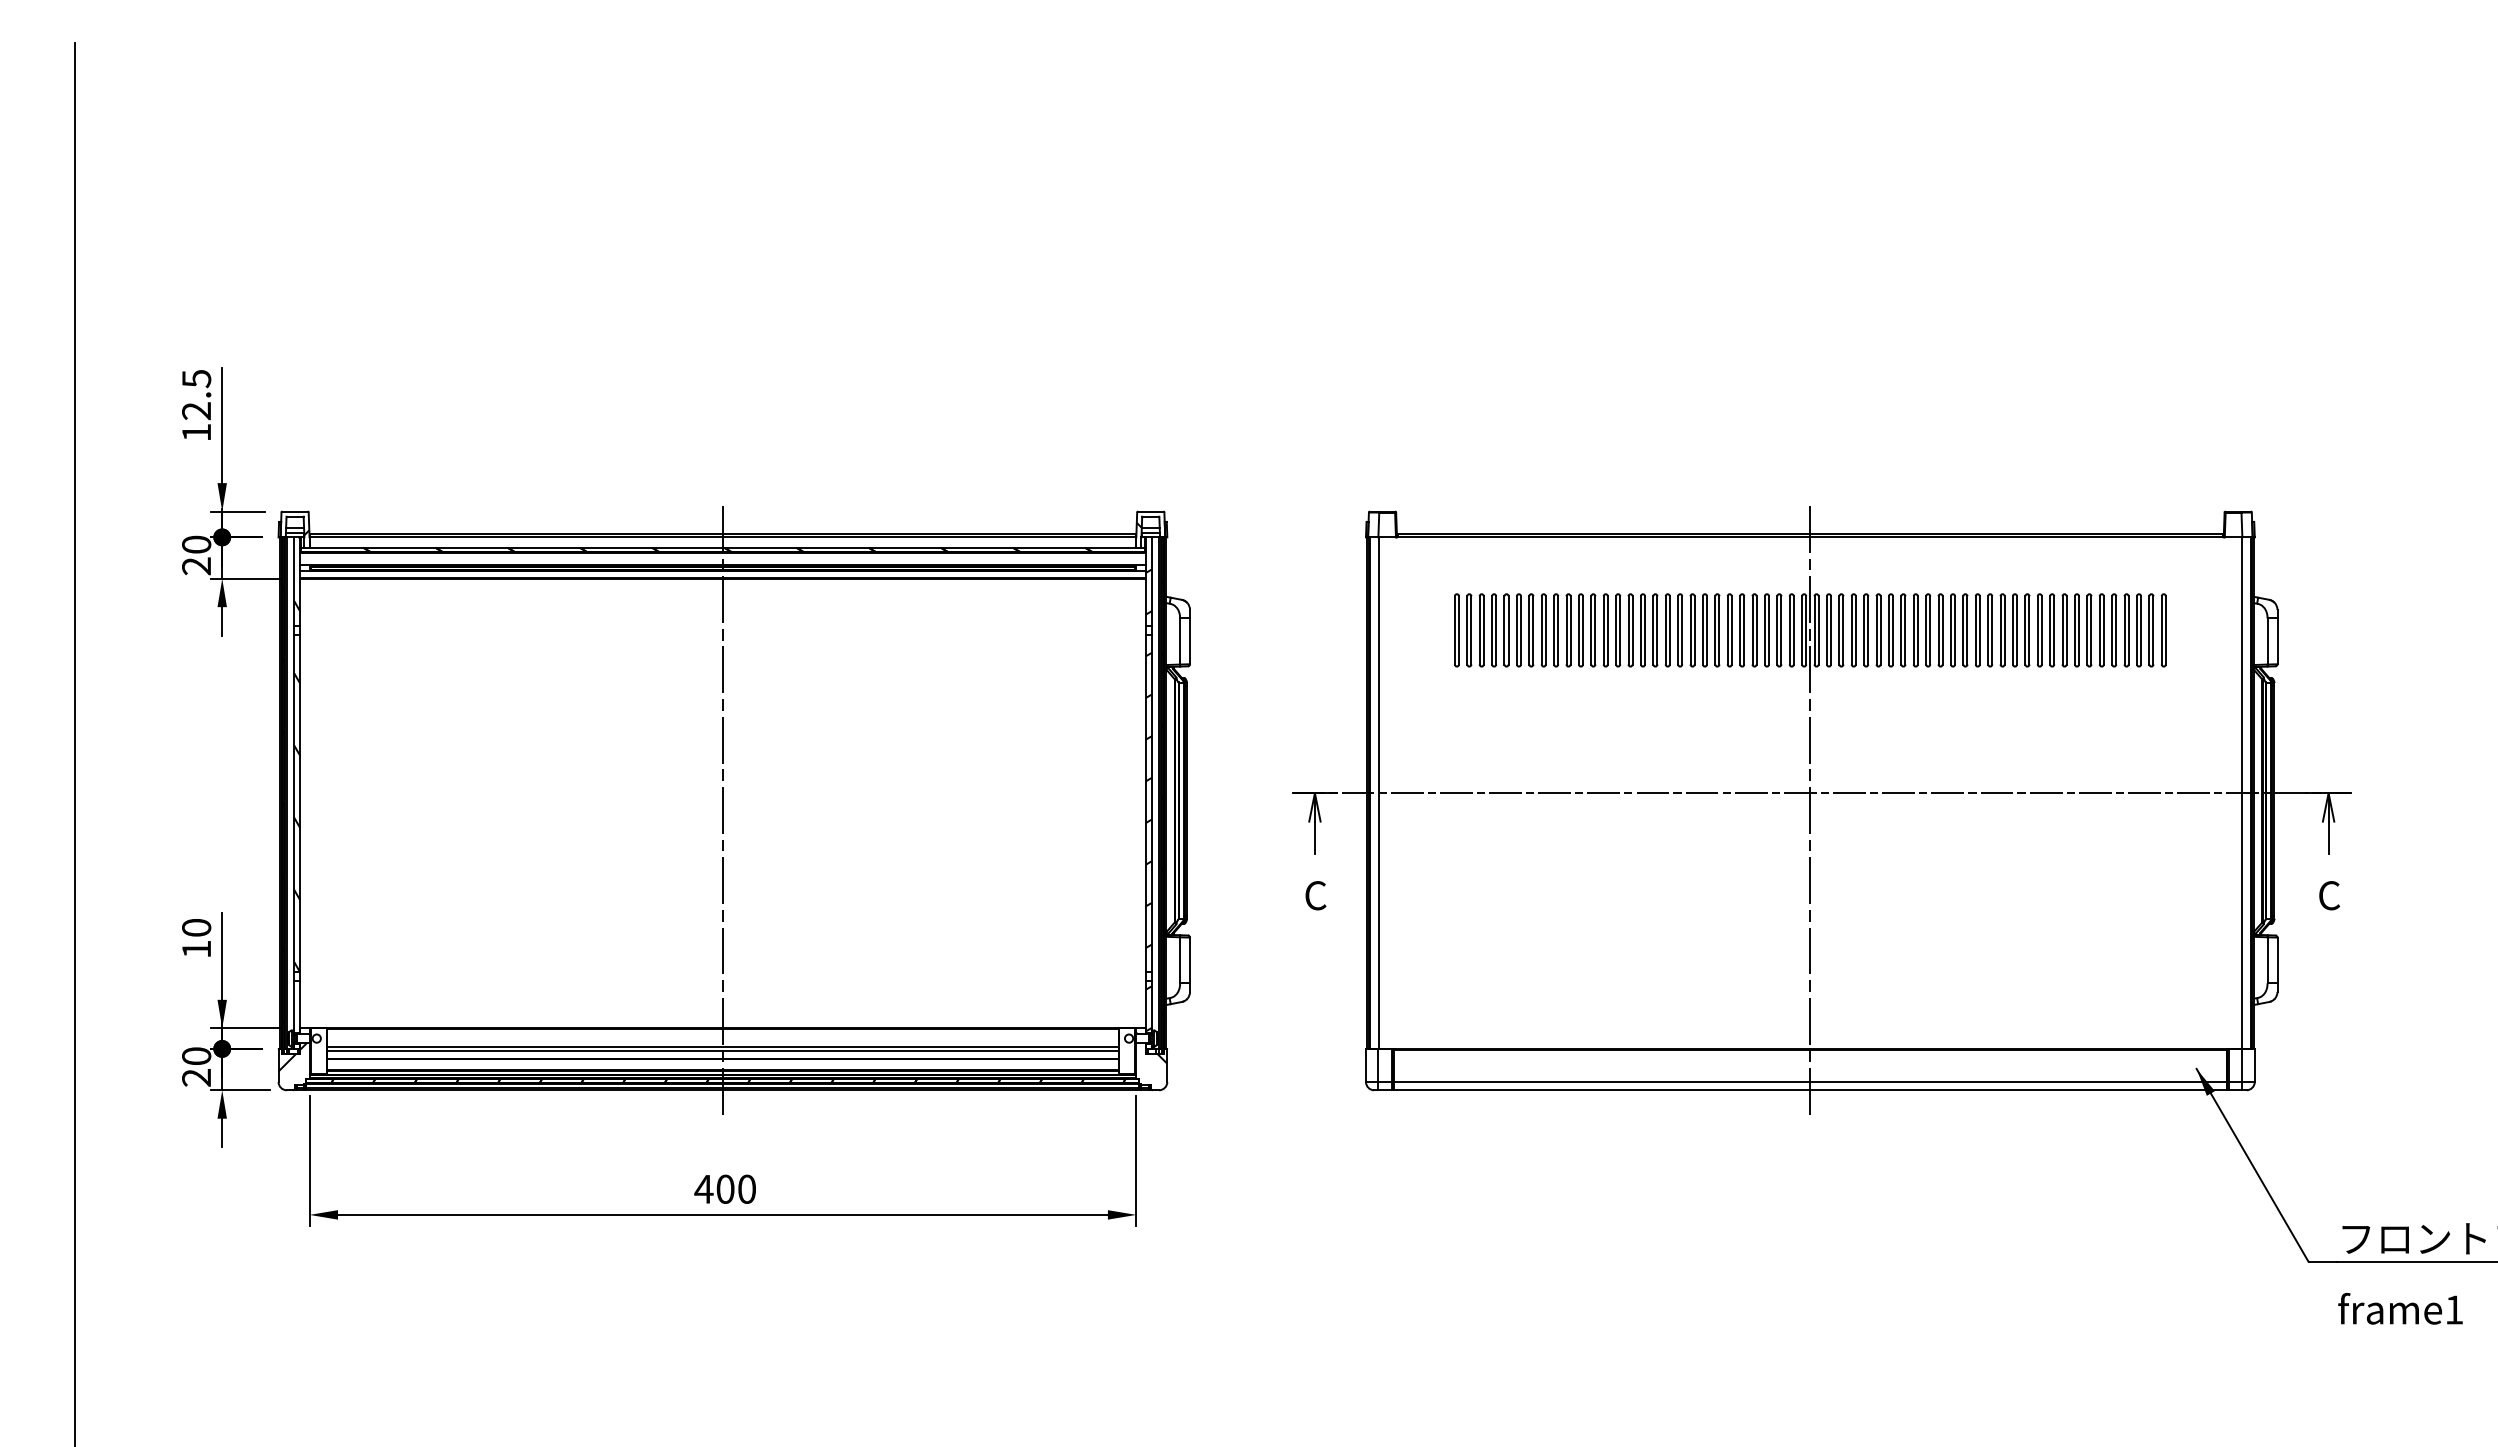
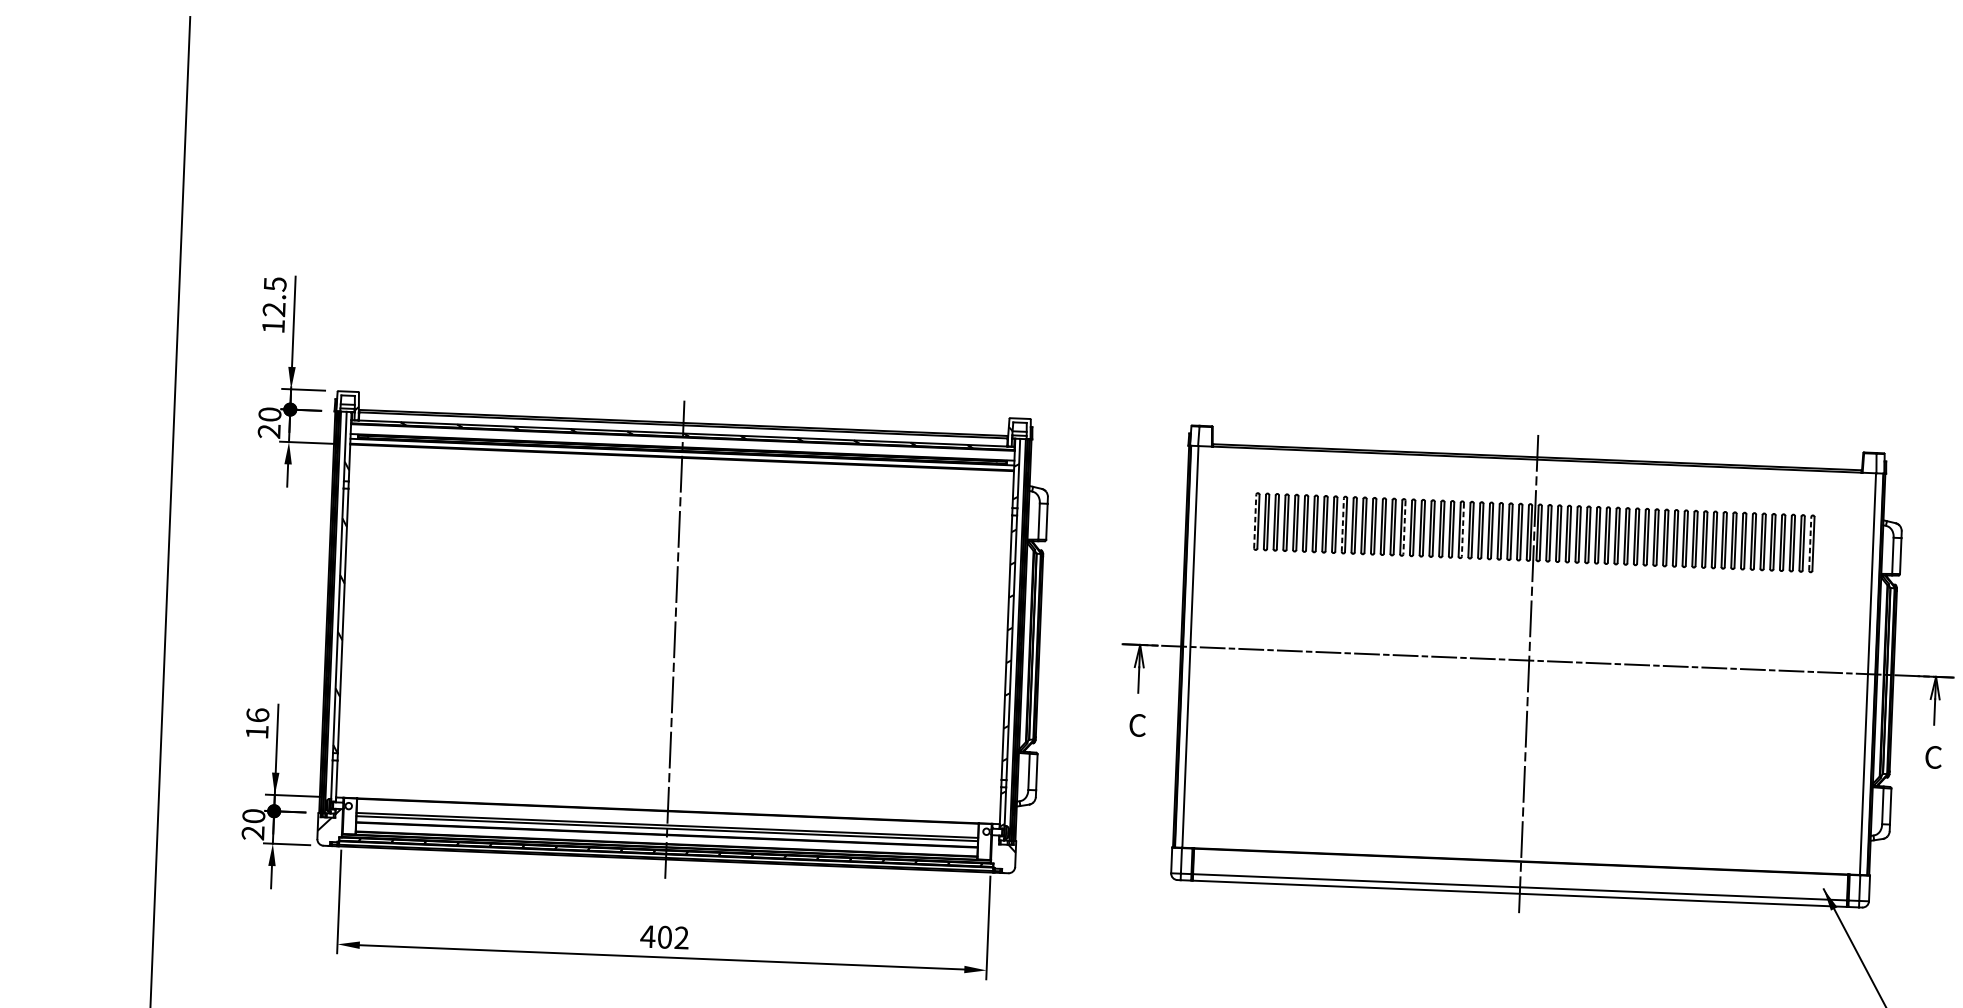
line: (1454, 629) -> (1254, 520), solid -> dashed
line: (1566, 629) -> (1342, 524), solid -> dashed
line: (2161, 629) -> (1810, 543), solid -> dashed
line: (1645, 630) -> (1404, 527), solid -> dashed
line: (1719, 630) -> (1462, 529), solid -> dashed
text: (196, 927) -> (257, 715), 10 -> 16
text: (746, 1188) -> (681, 937), 400 -> 402

